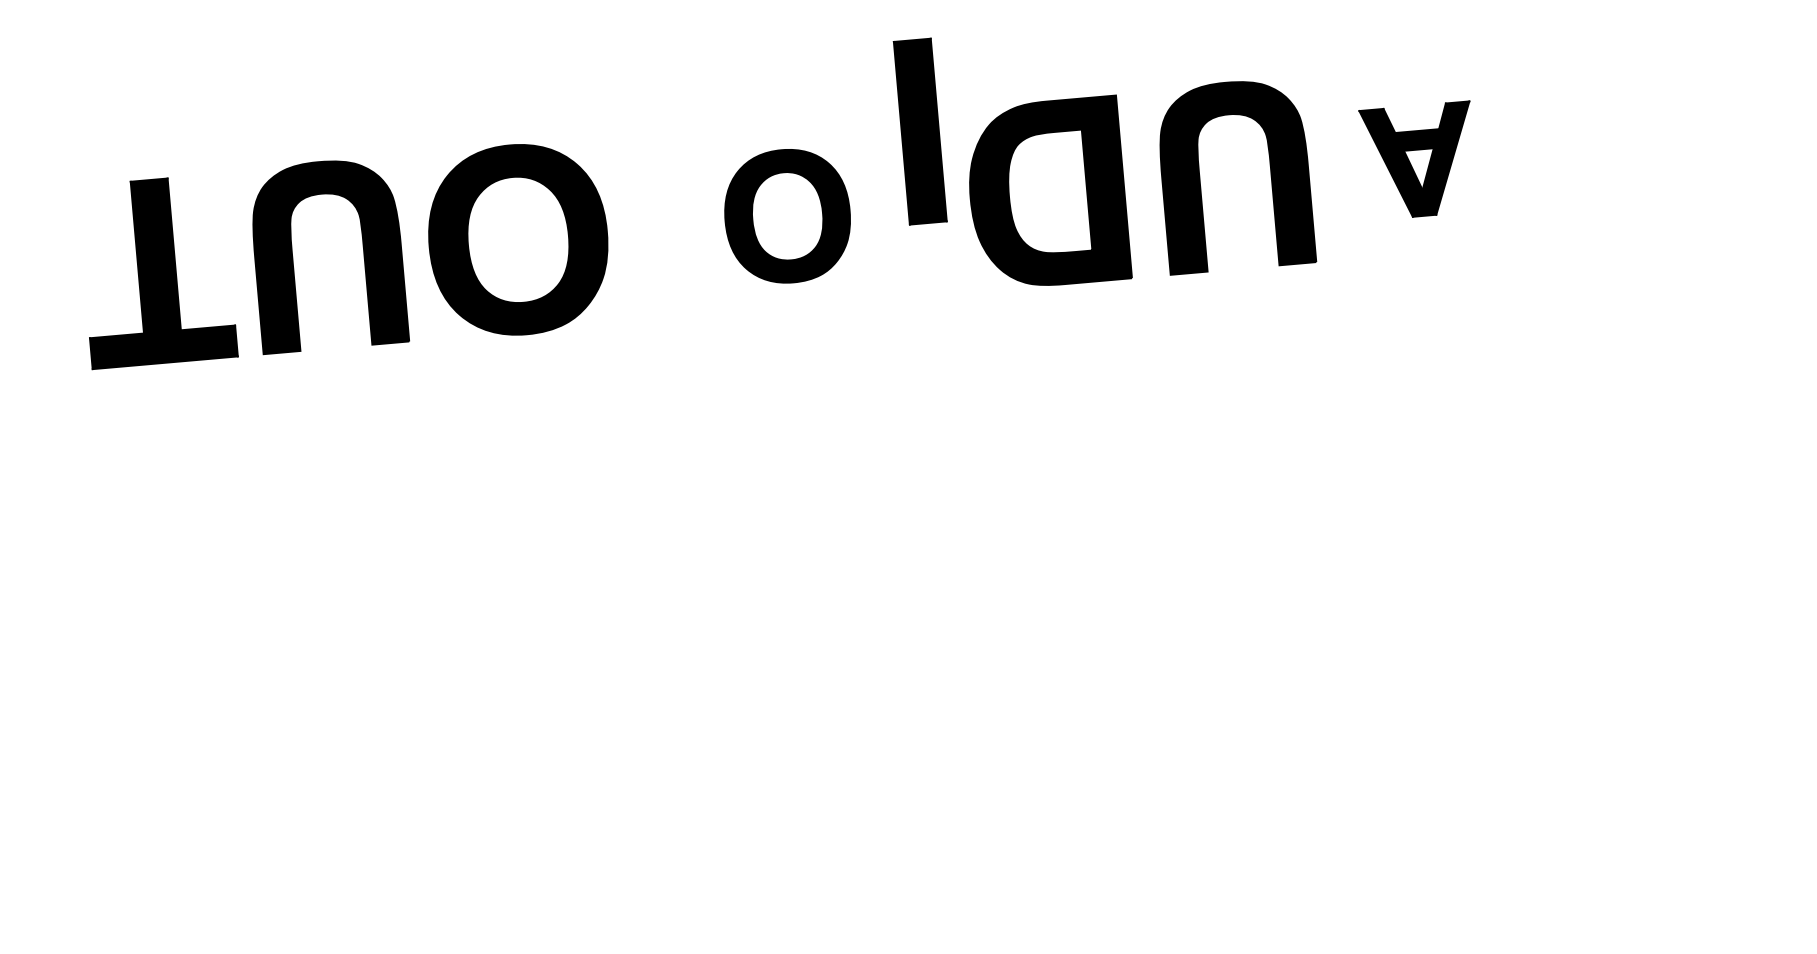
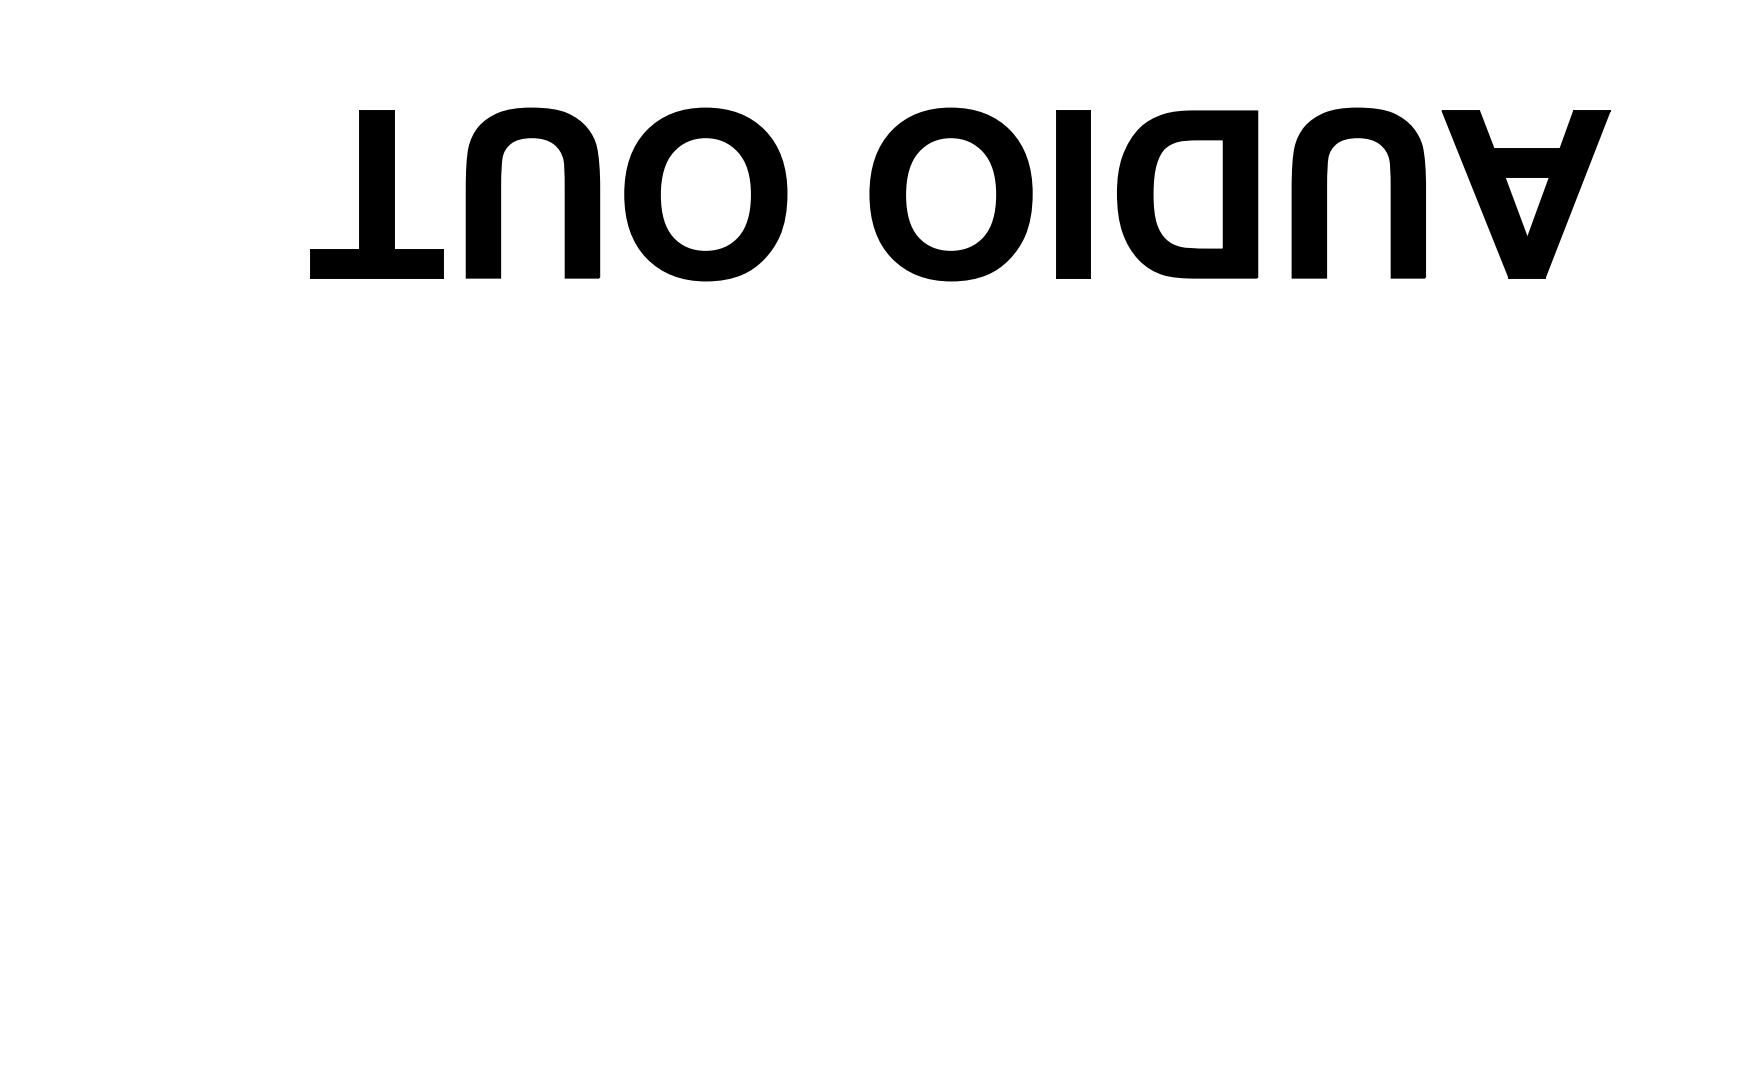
part: (920, 131) -> (1073, 194), moved
part: (1418, 161) -> (1525, 194), size x1.67
part: (787, 216) -> (950, 194), size x1.43

